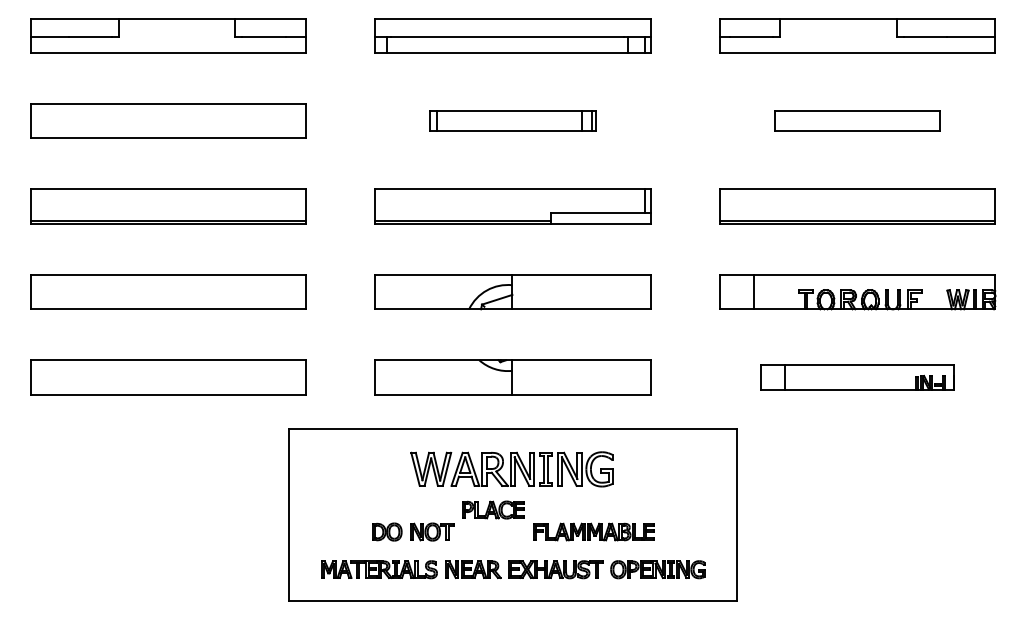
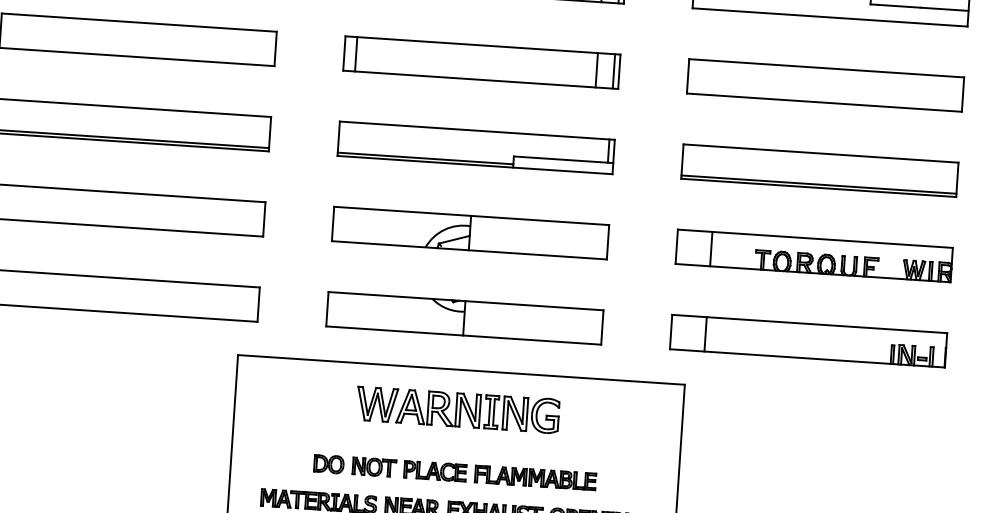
part: (512, 120) -> (481, 61), size x1.67
part: (857, 120) -> (825, 84), size x1.67
part: (857, 377) -> (808, 341), size x1.43
part: (493, 509) -> (435, 470), moved

